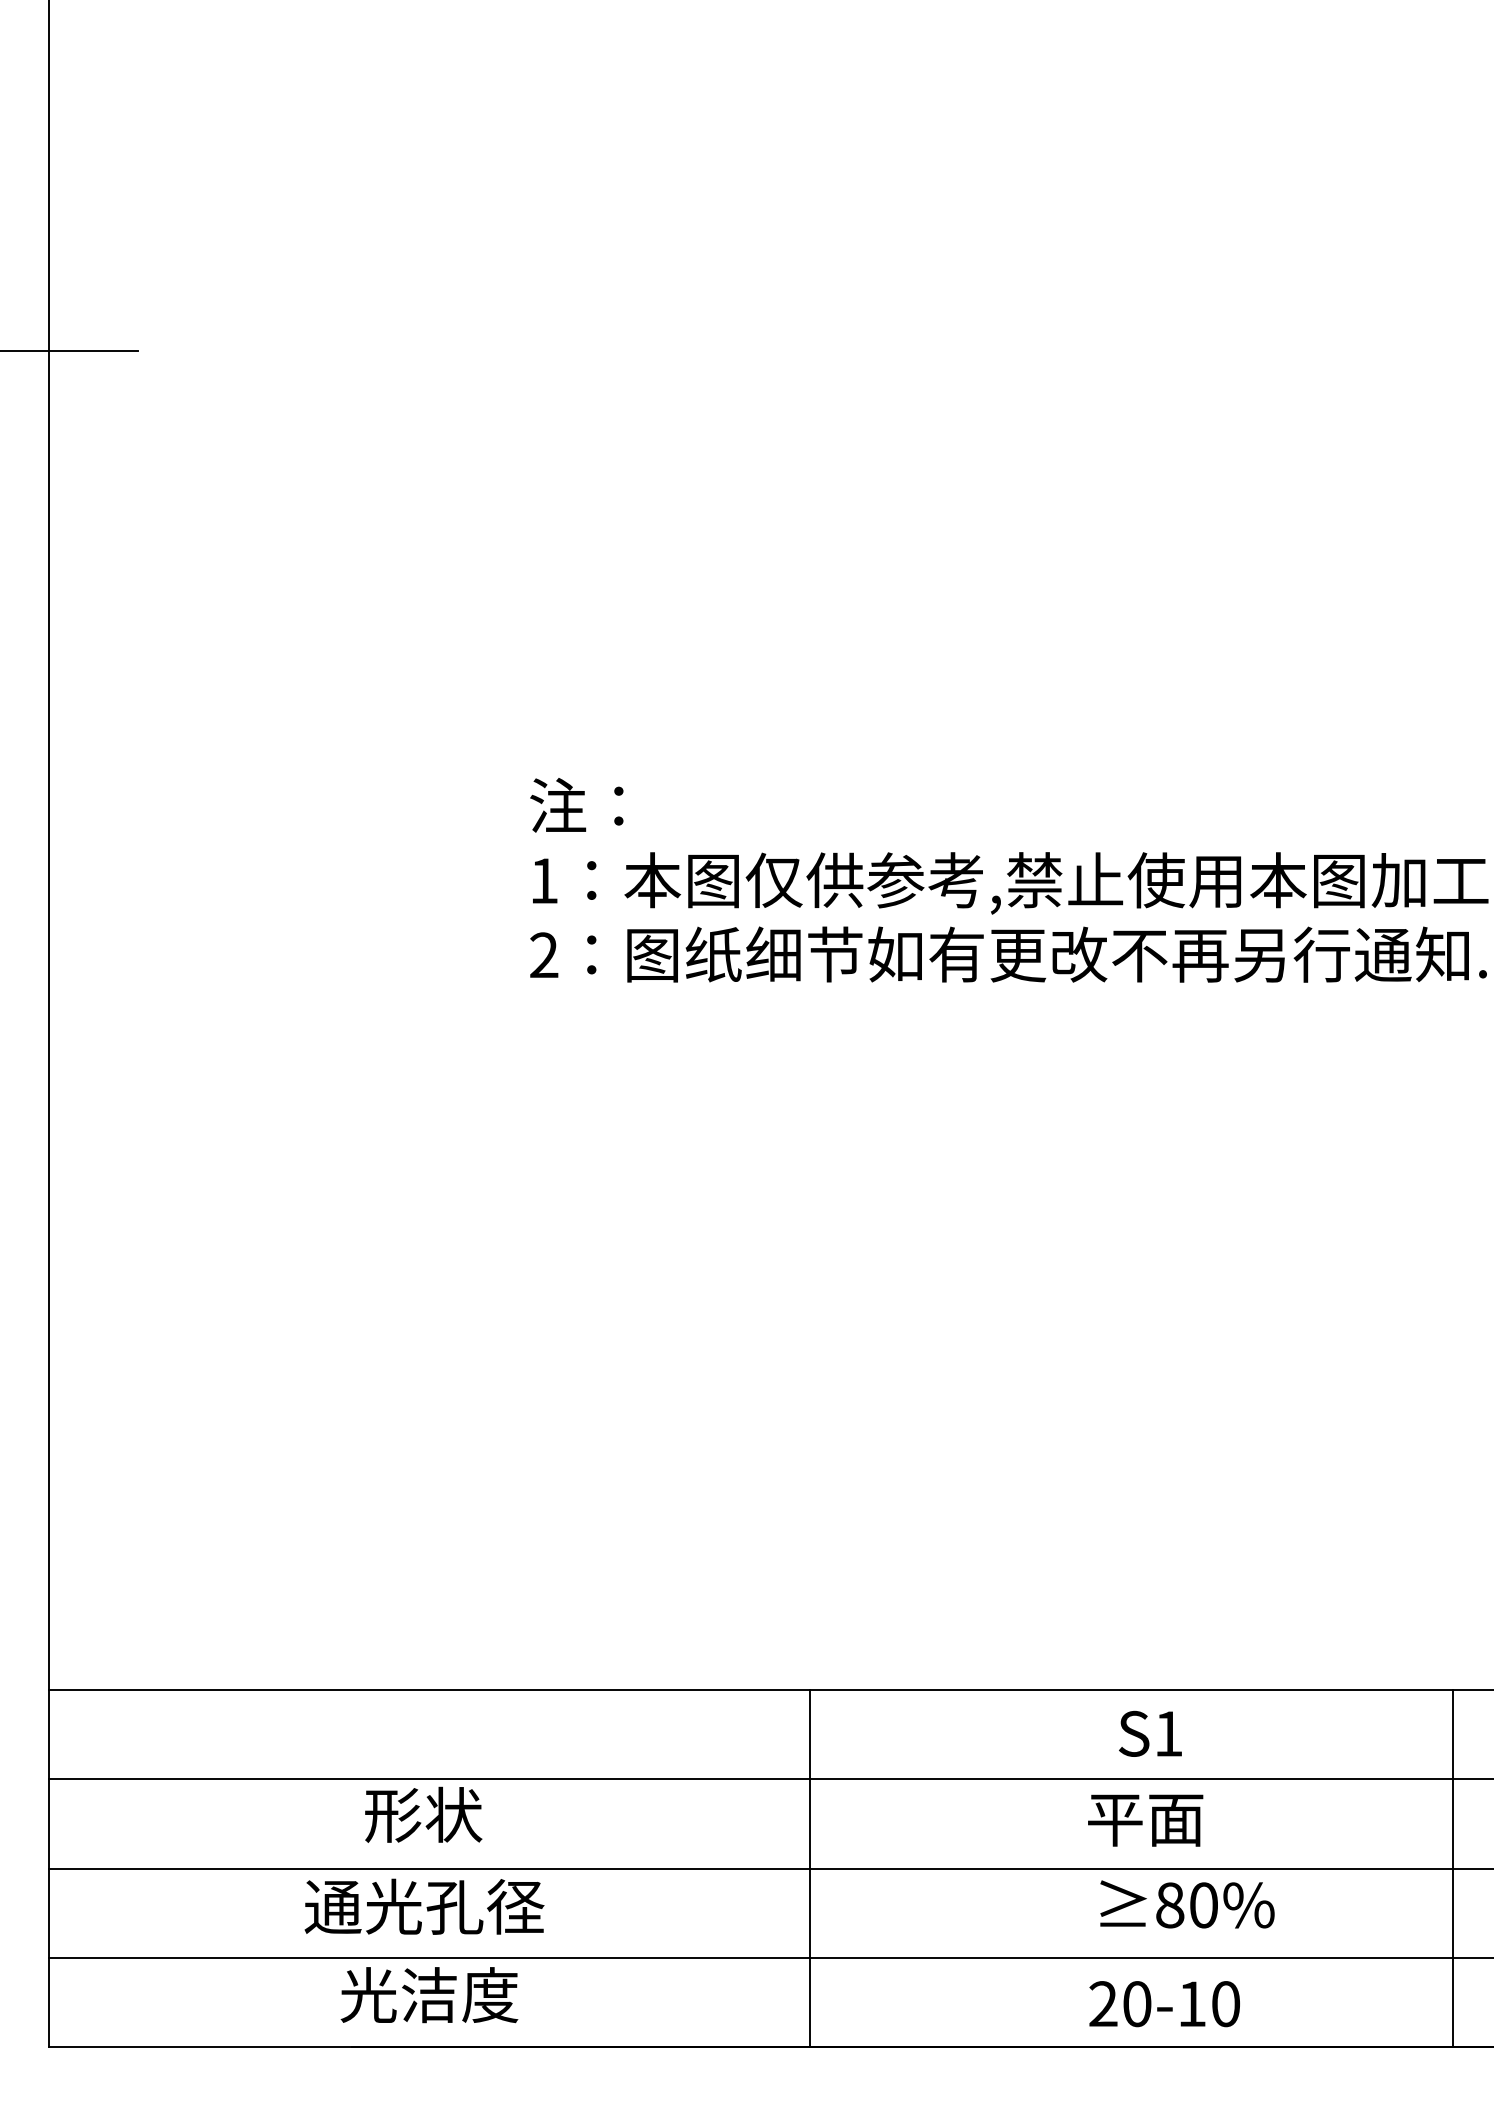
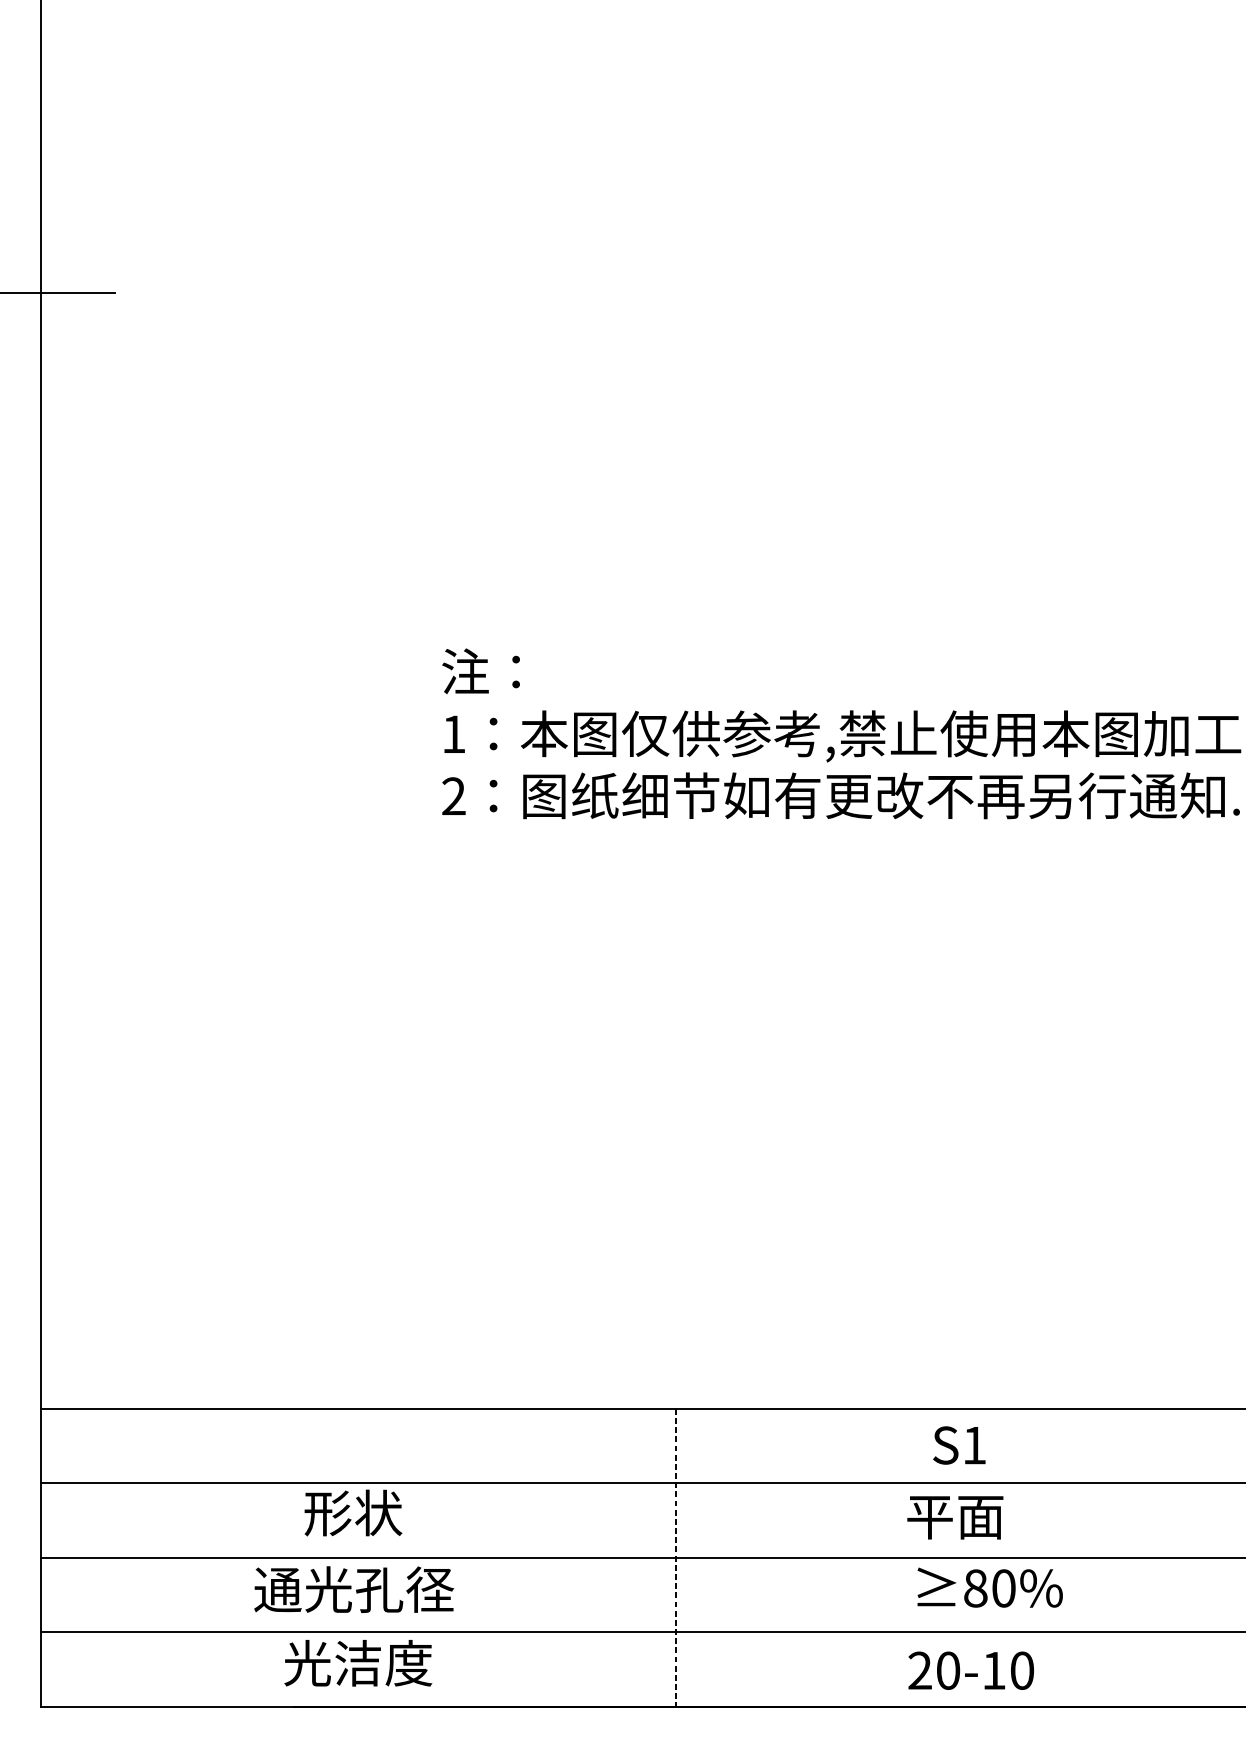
line: (810, 1868) -> (675, 1557), solid -> dashed
line: (1452, 1868) -> (1211, 1557), removed

